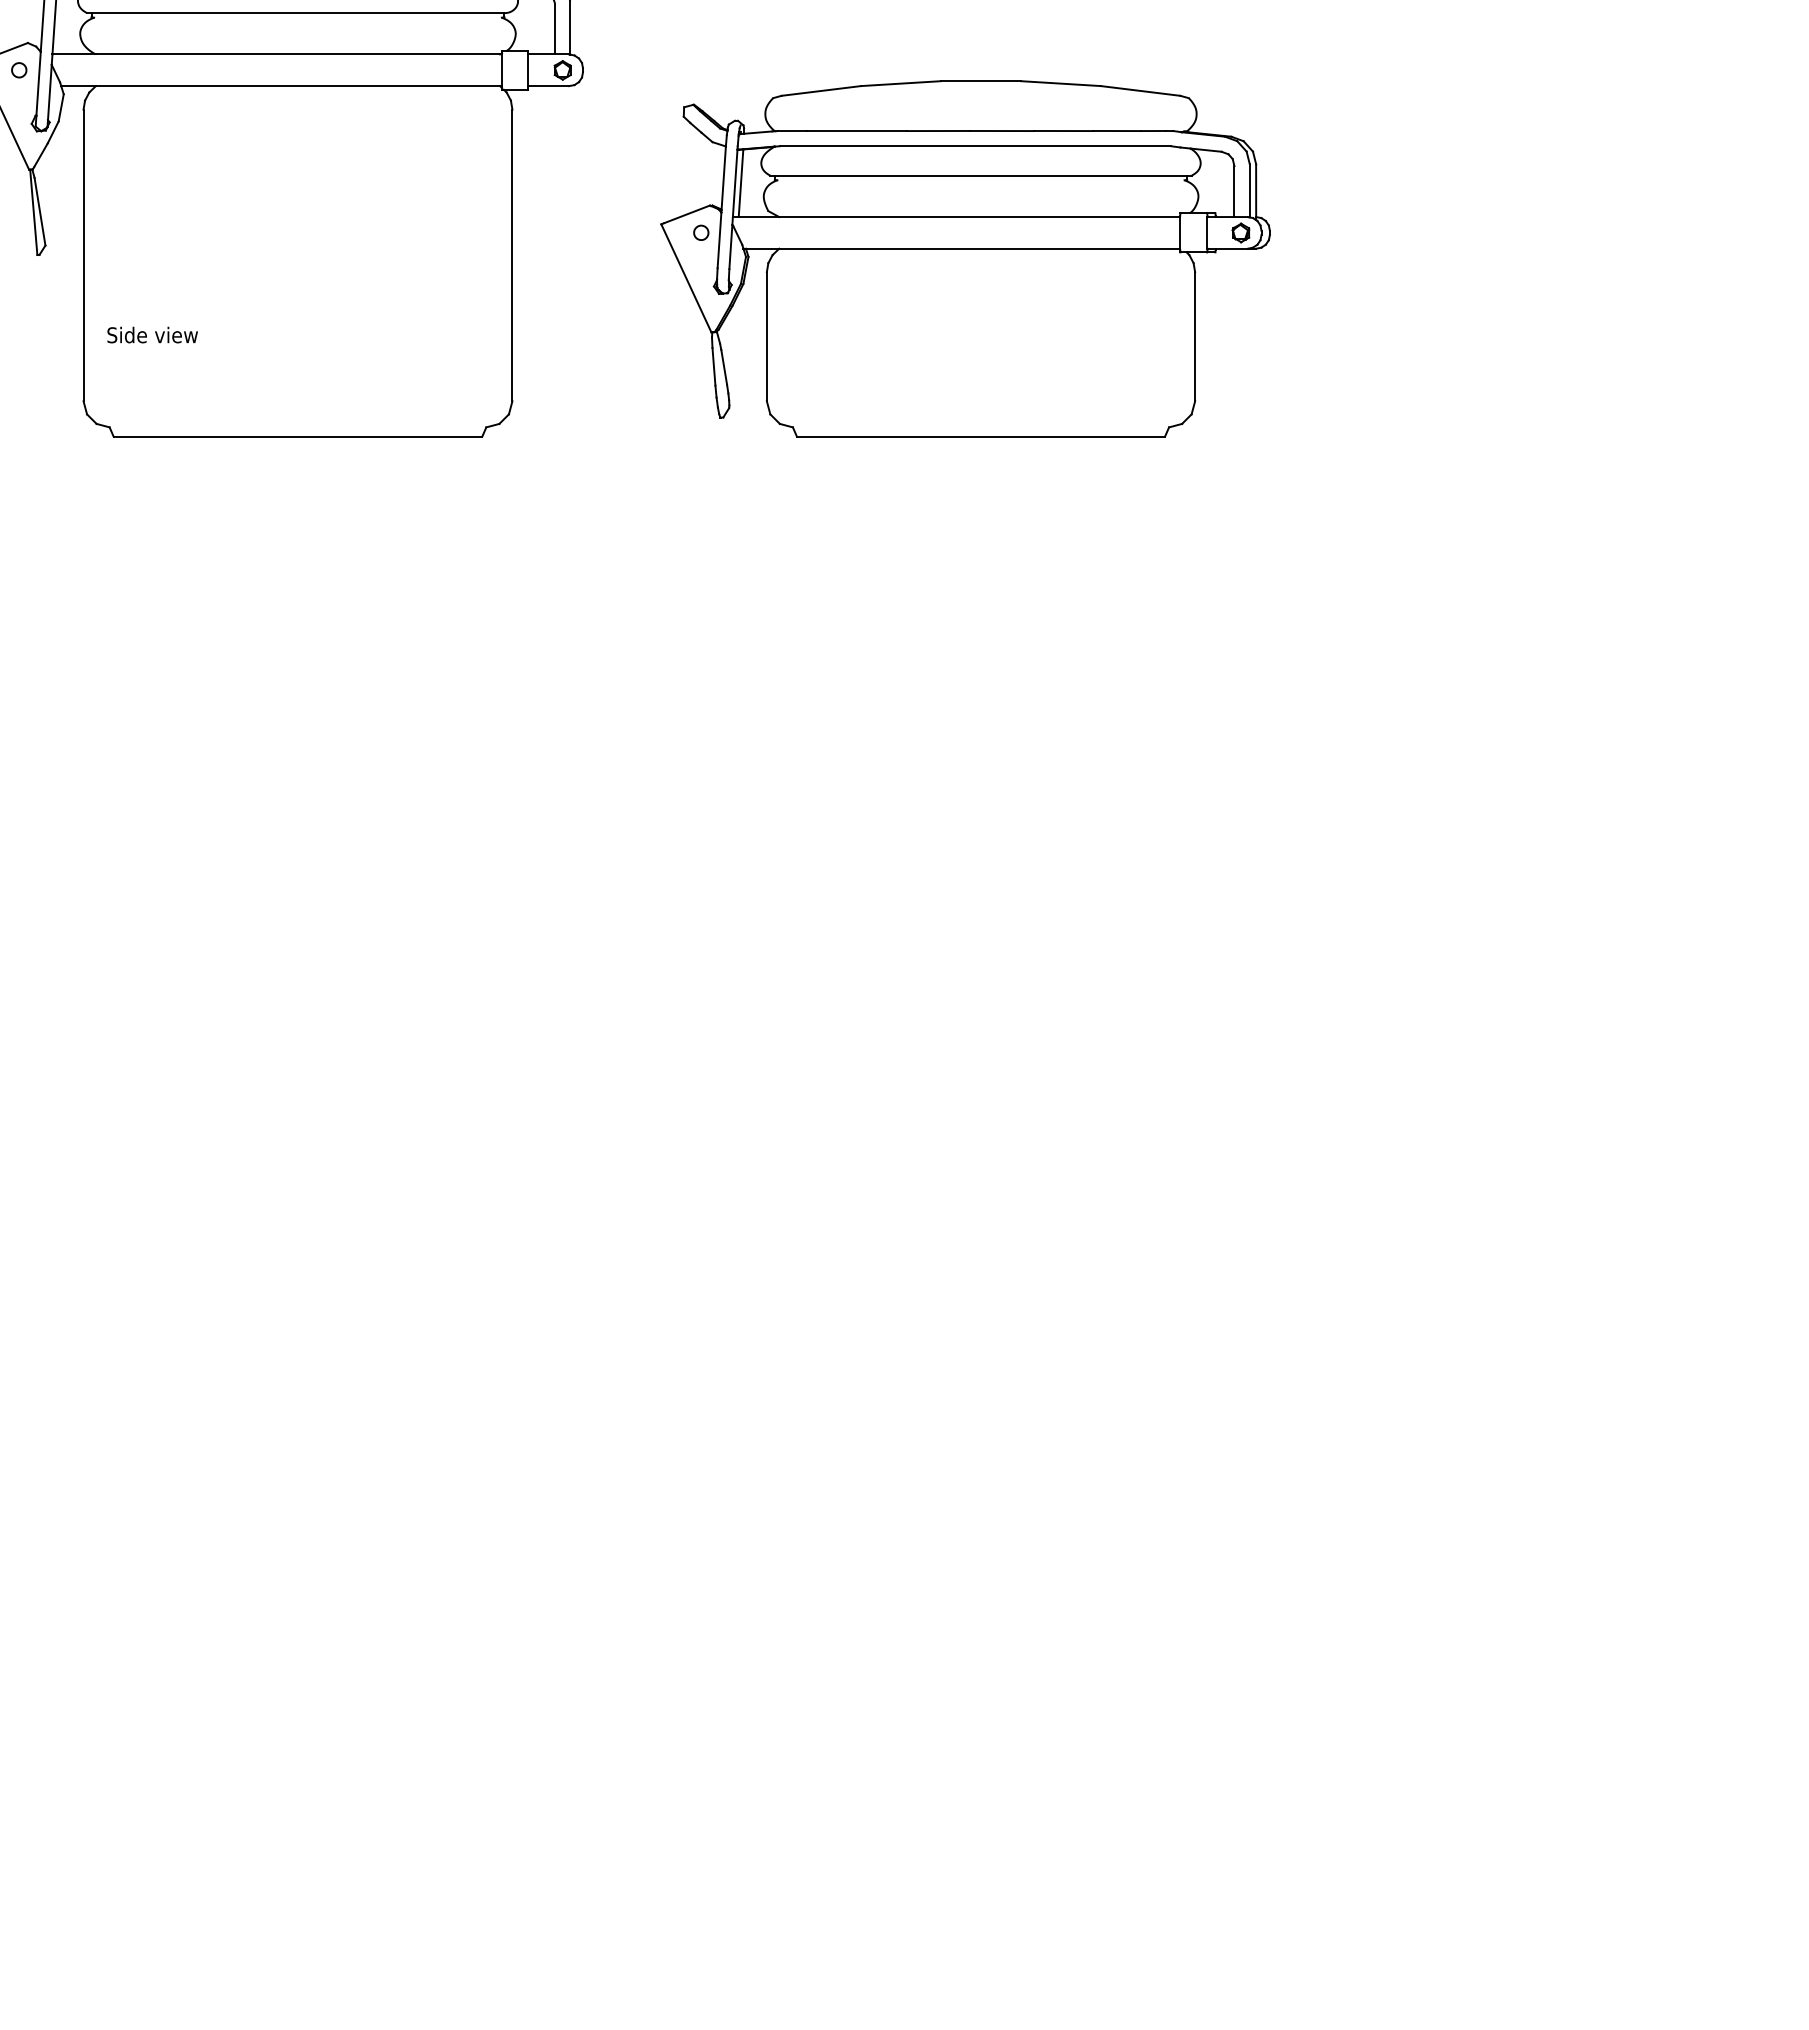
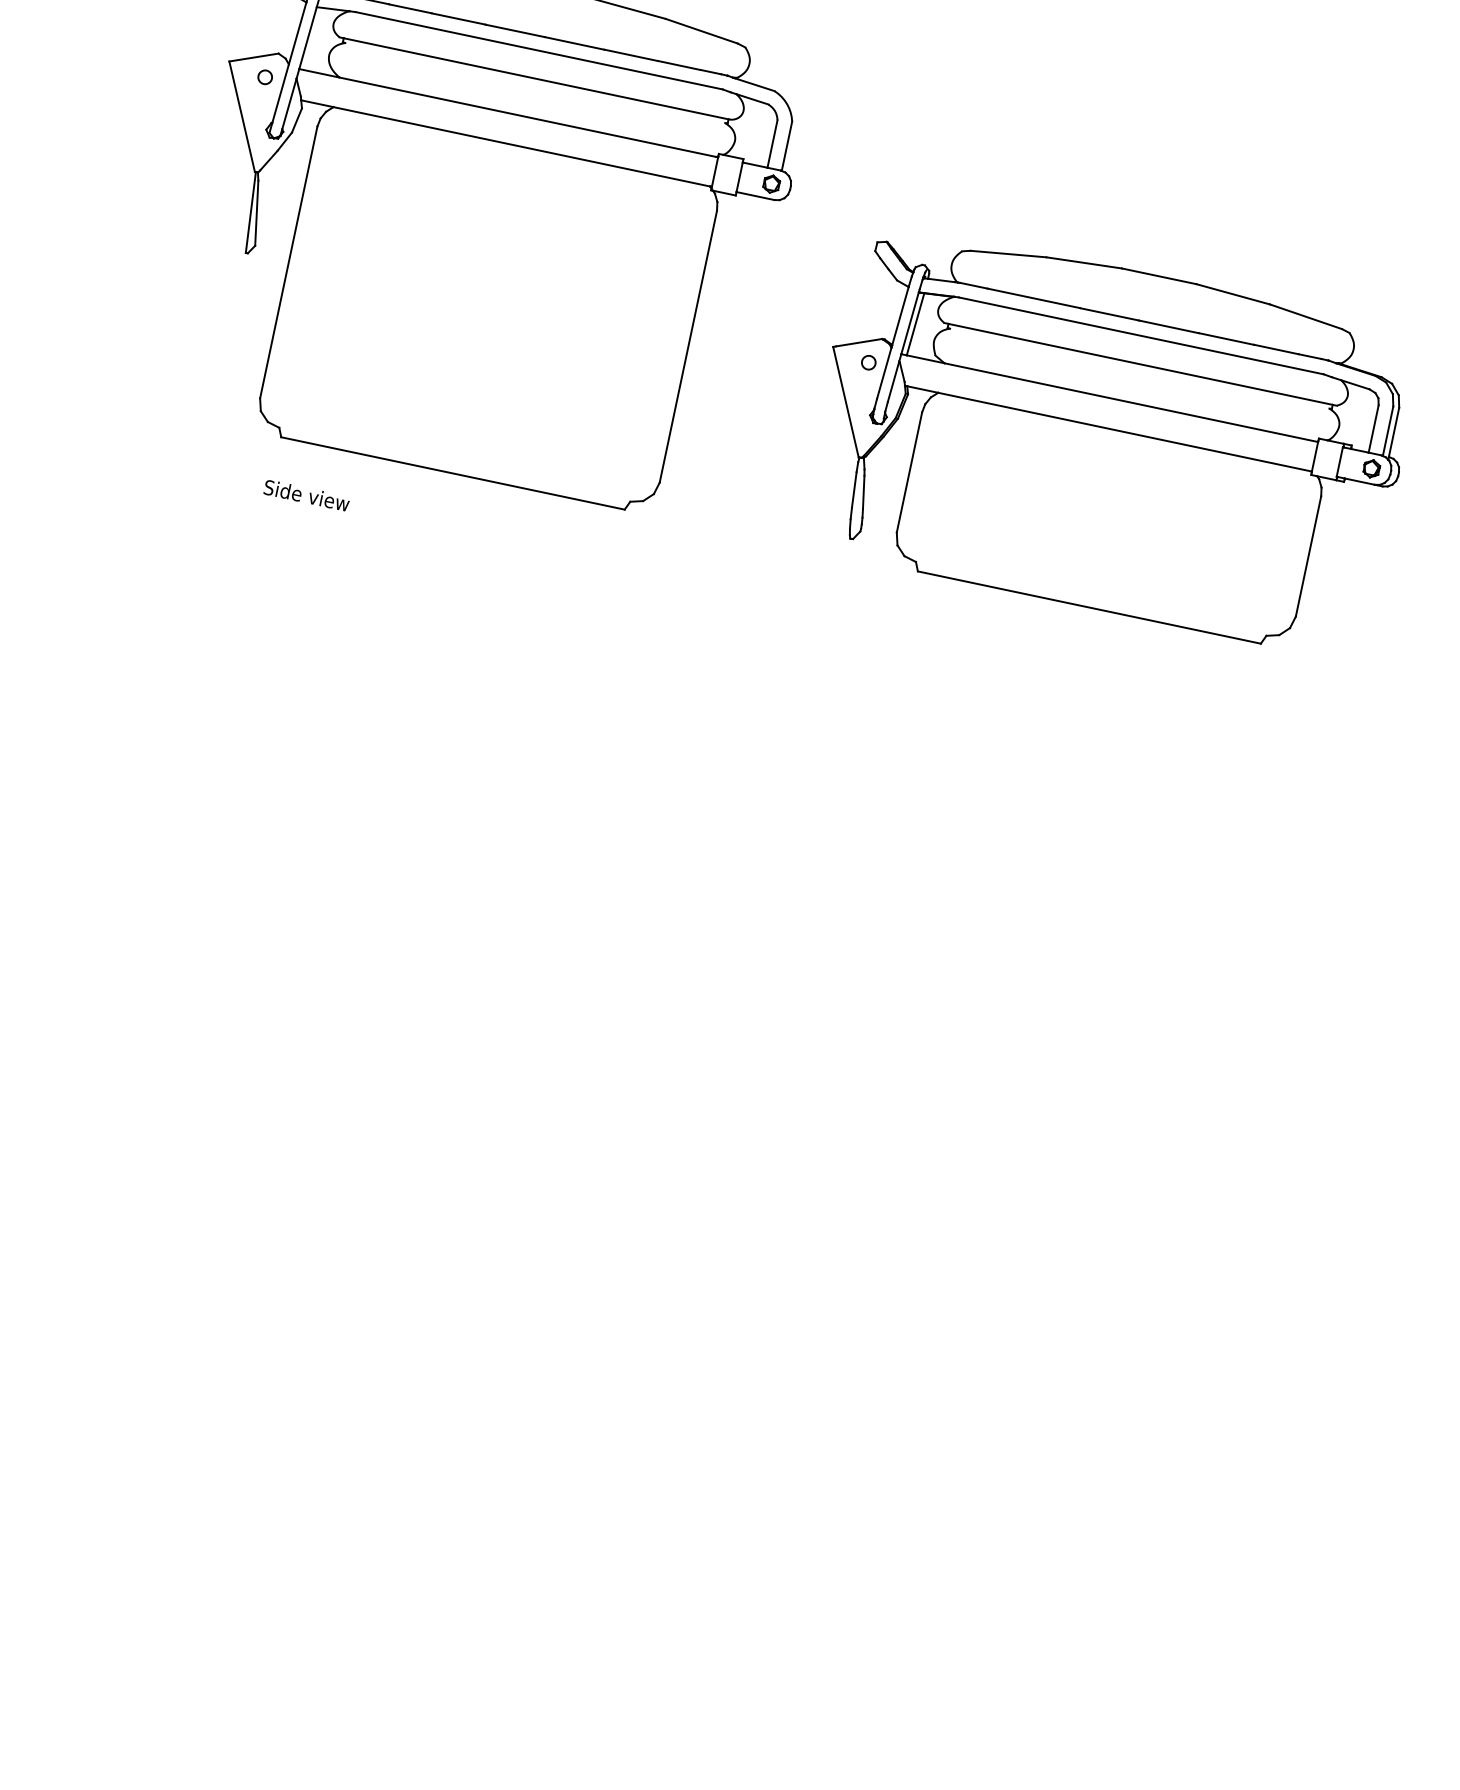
text: (152, 334) -> (306, 495), moved

